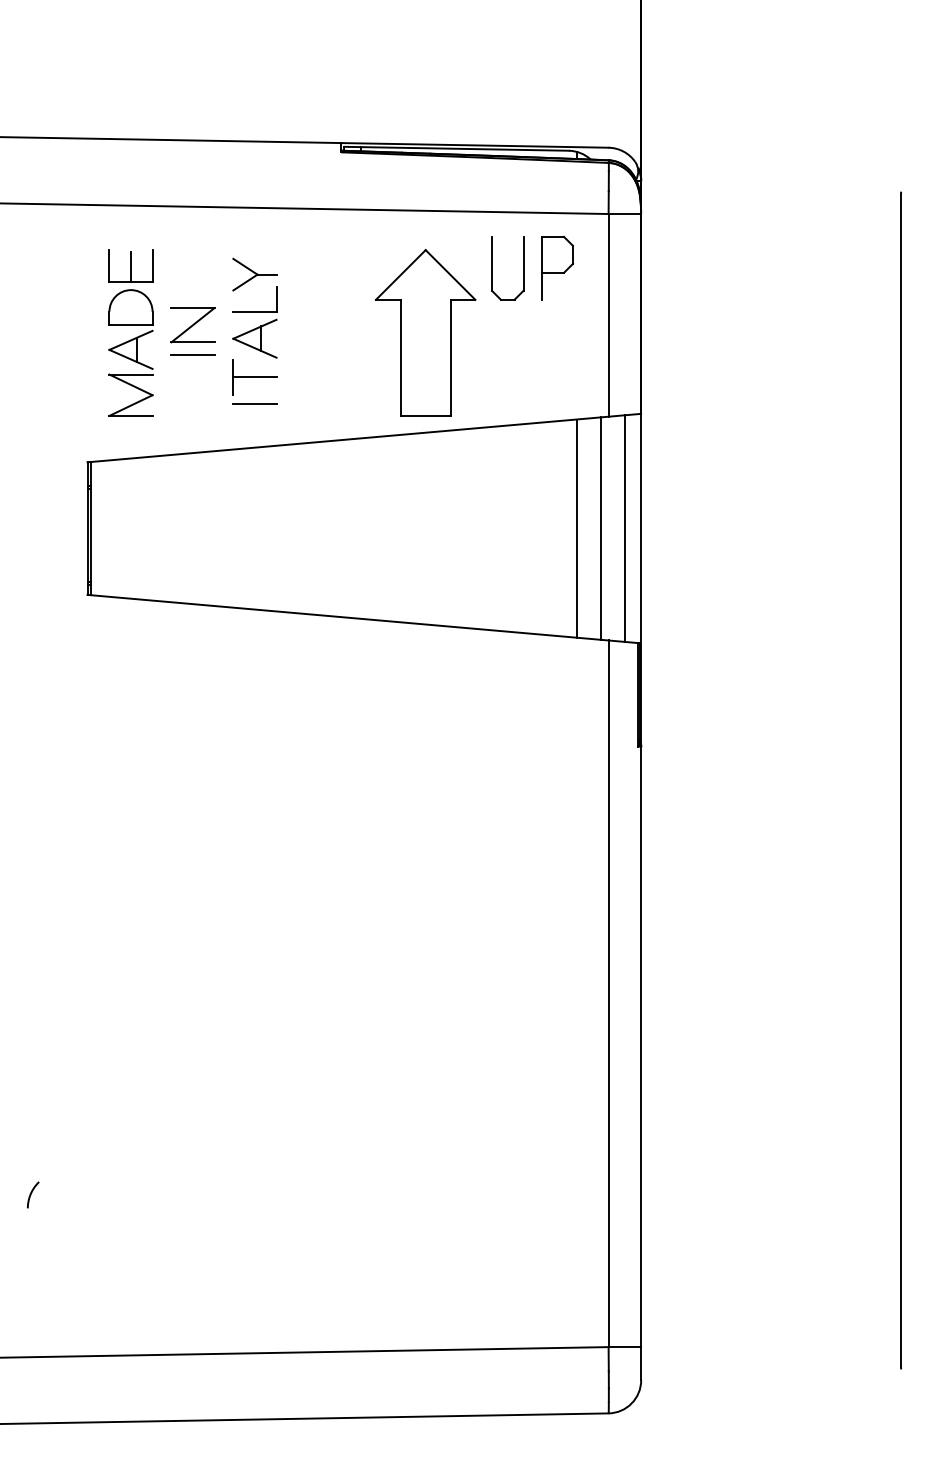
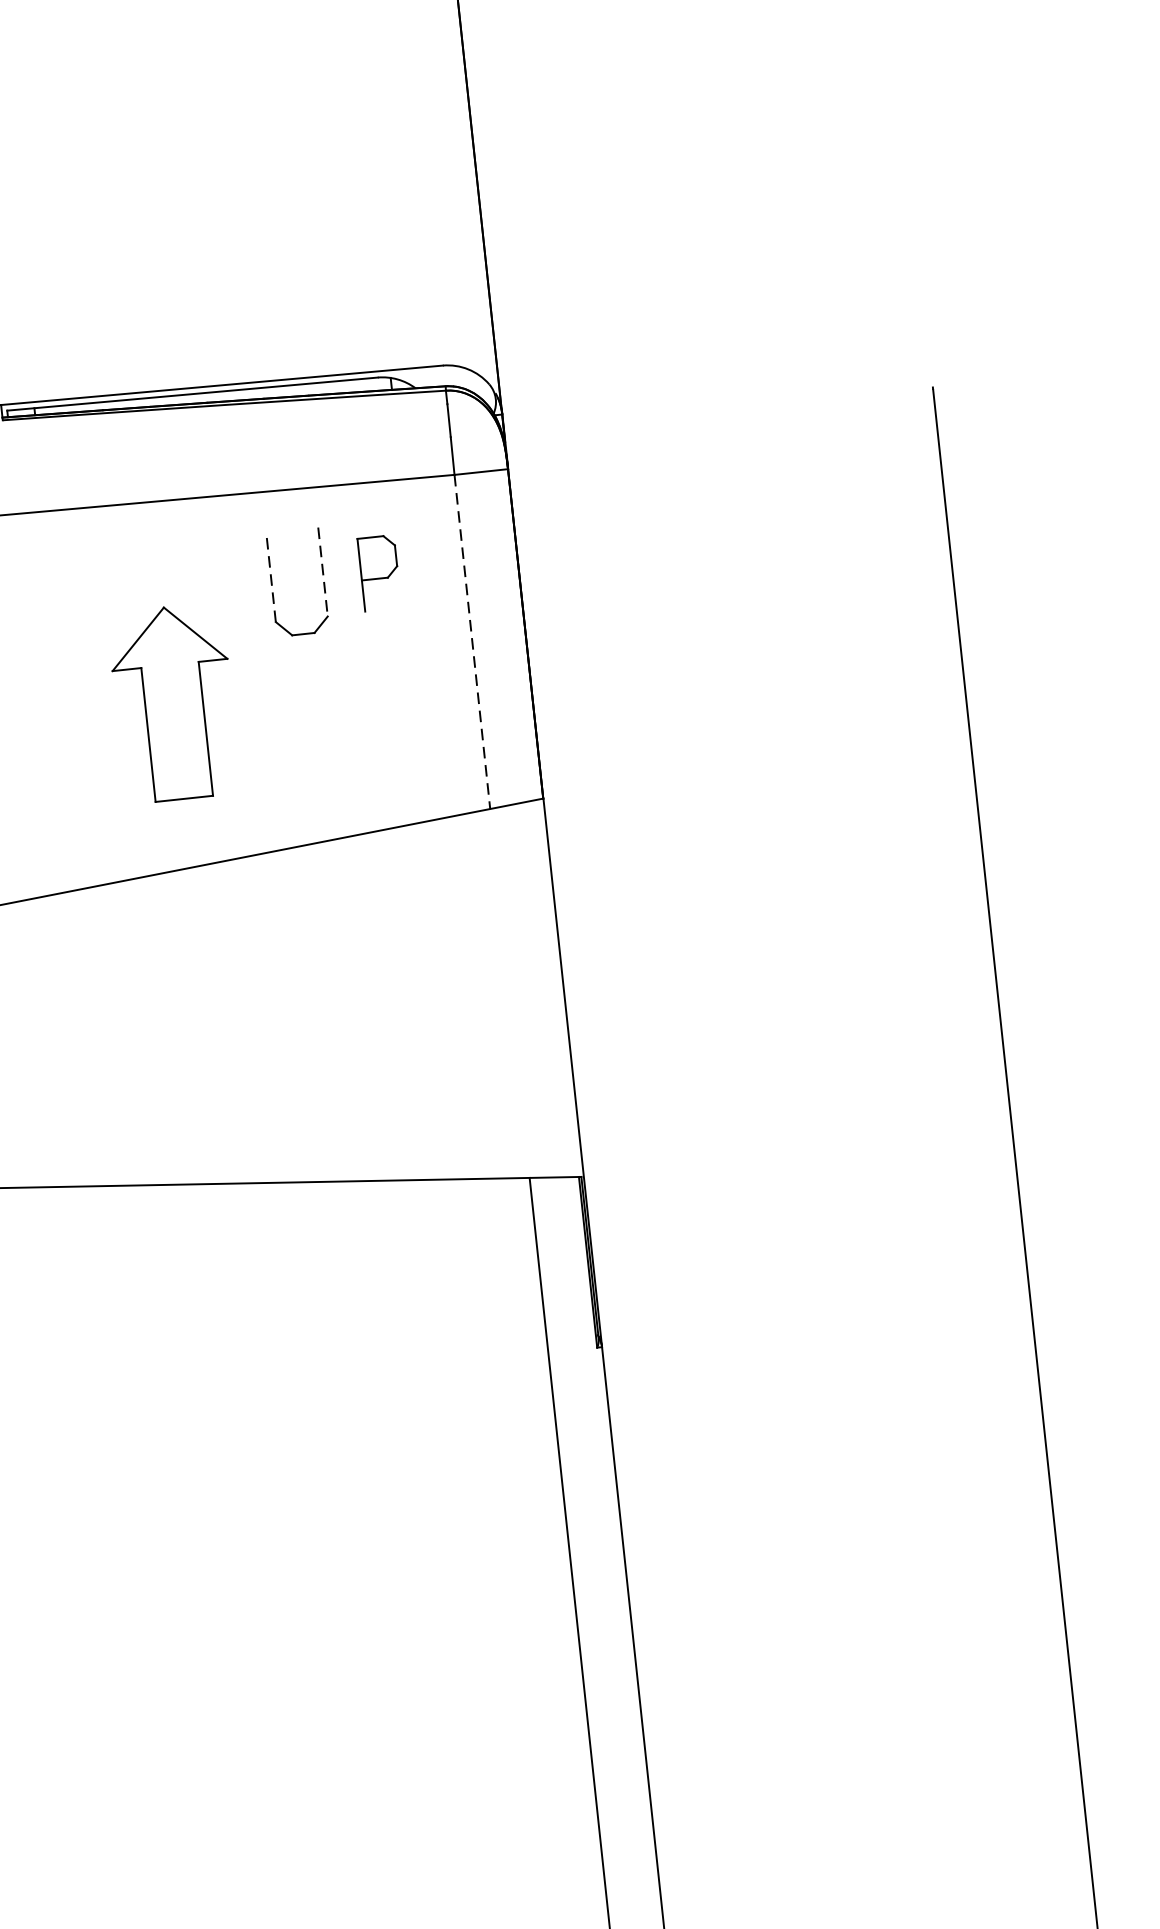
line: (492, 263) -> (271, 576), solid -> dashed
line: (523, 263) -> (322, 571), solid -> dashed
part: (557, 267) -> (379, 572), size x0.7
line: (608, 315) -> (472, 642), solid -> dashed
part: (425, 332) -> (173, 702), size x0.7
line: (576, 528) -> (456, 998), removed
line: (601, 528) -> (498, 994), removed
line: (625, 528) -> (537, 990), removed

